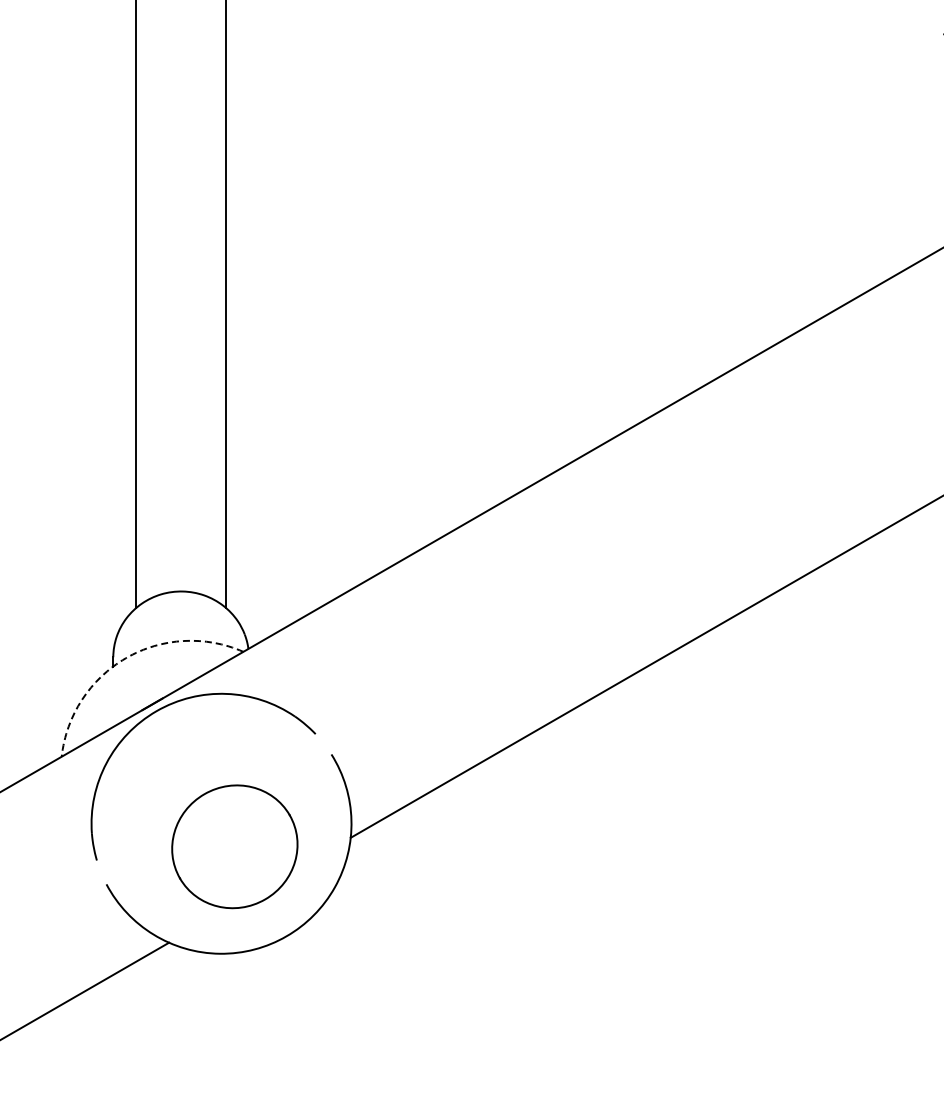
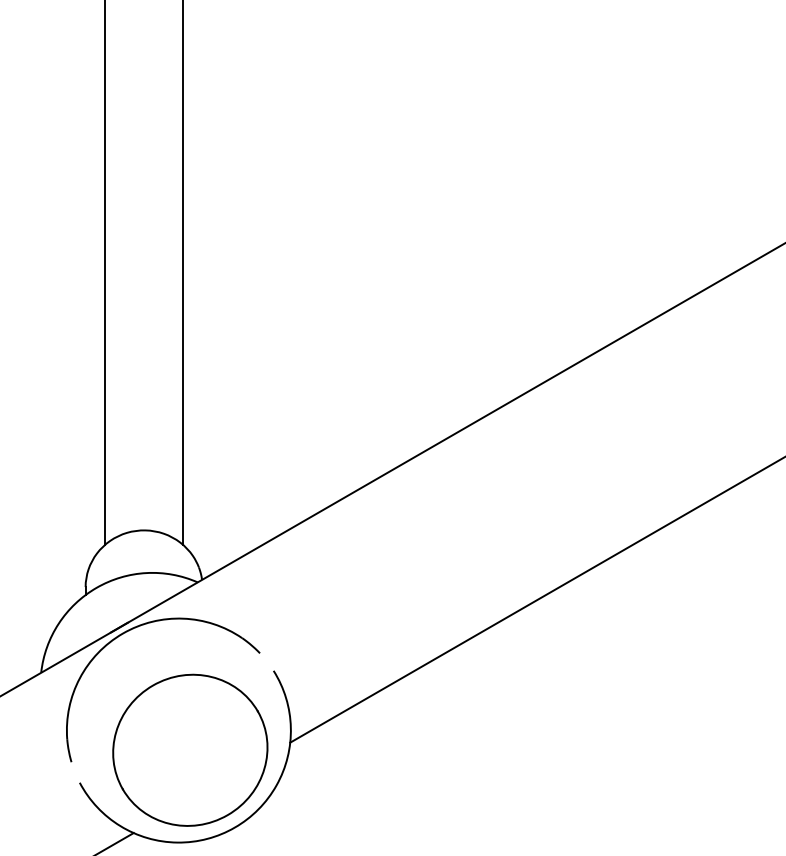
arc: (125, 658) -> (96, 588), dashed -> solid
part: (234, 846) -> (190, 750), size x1.43

